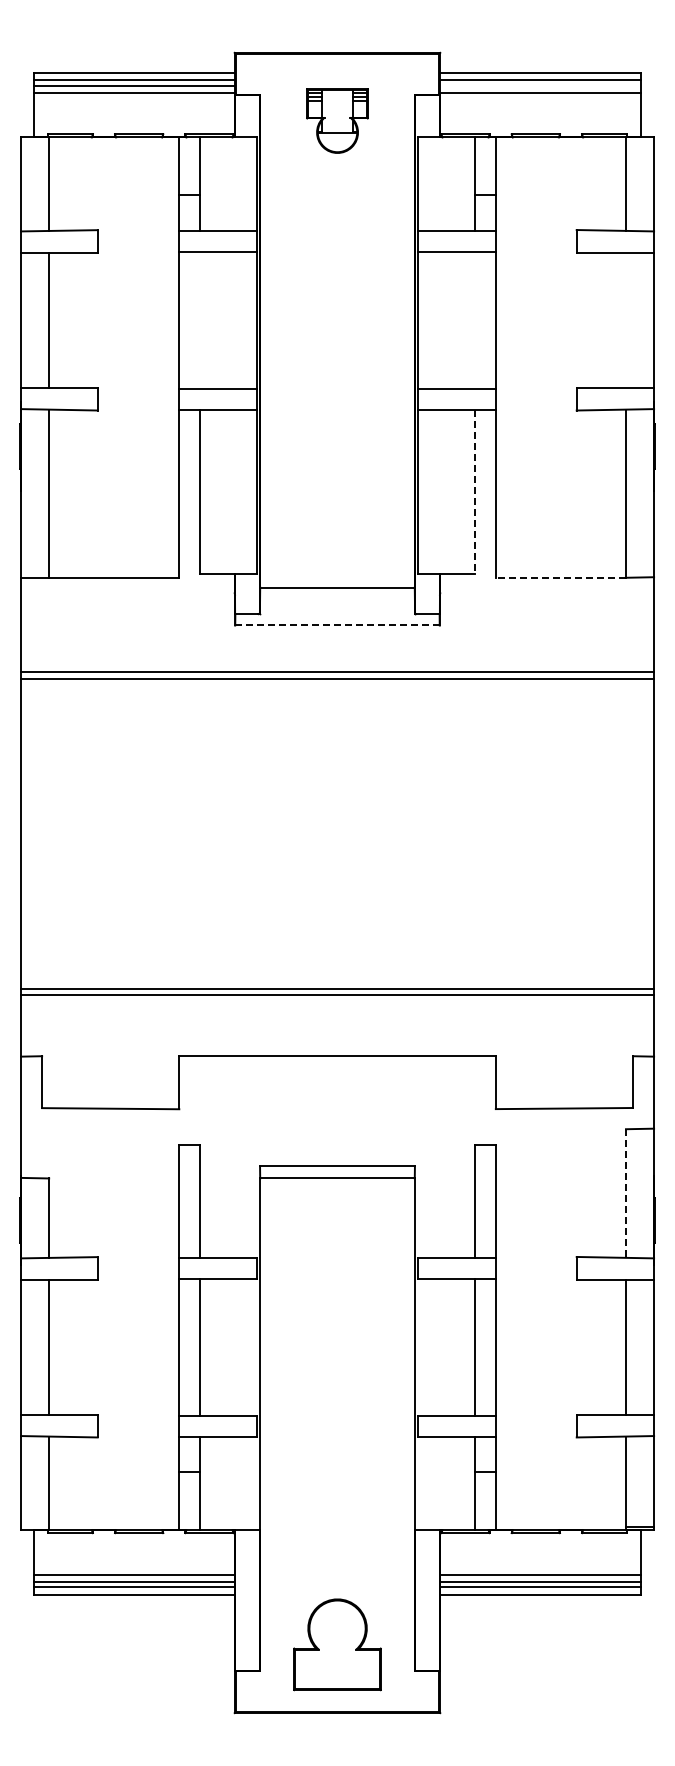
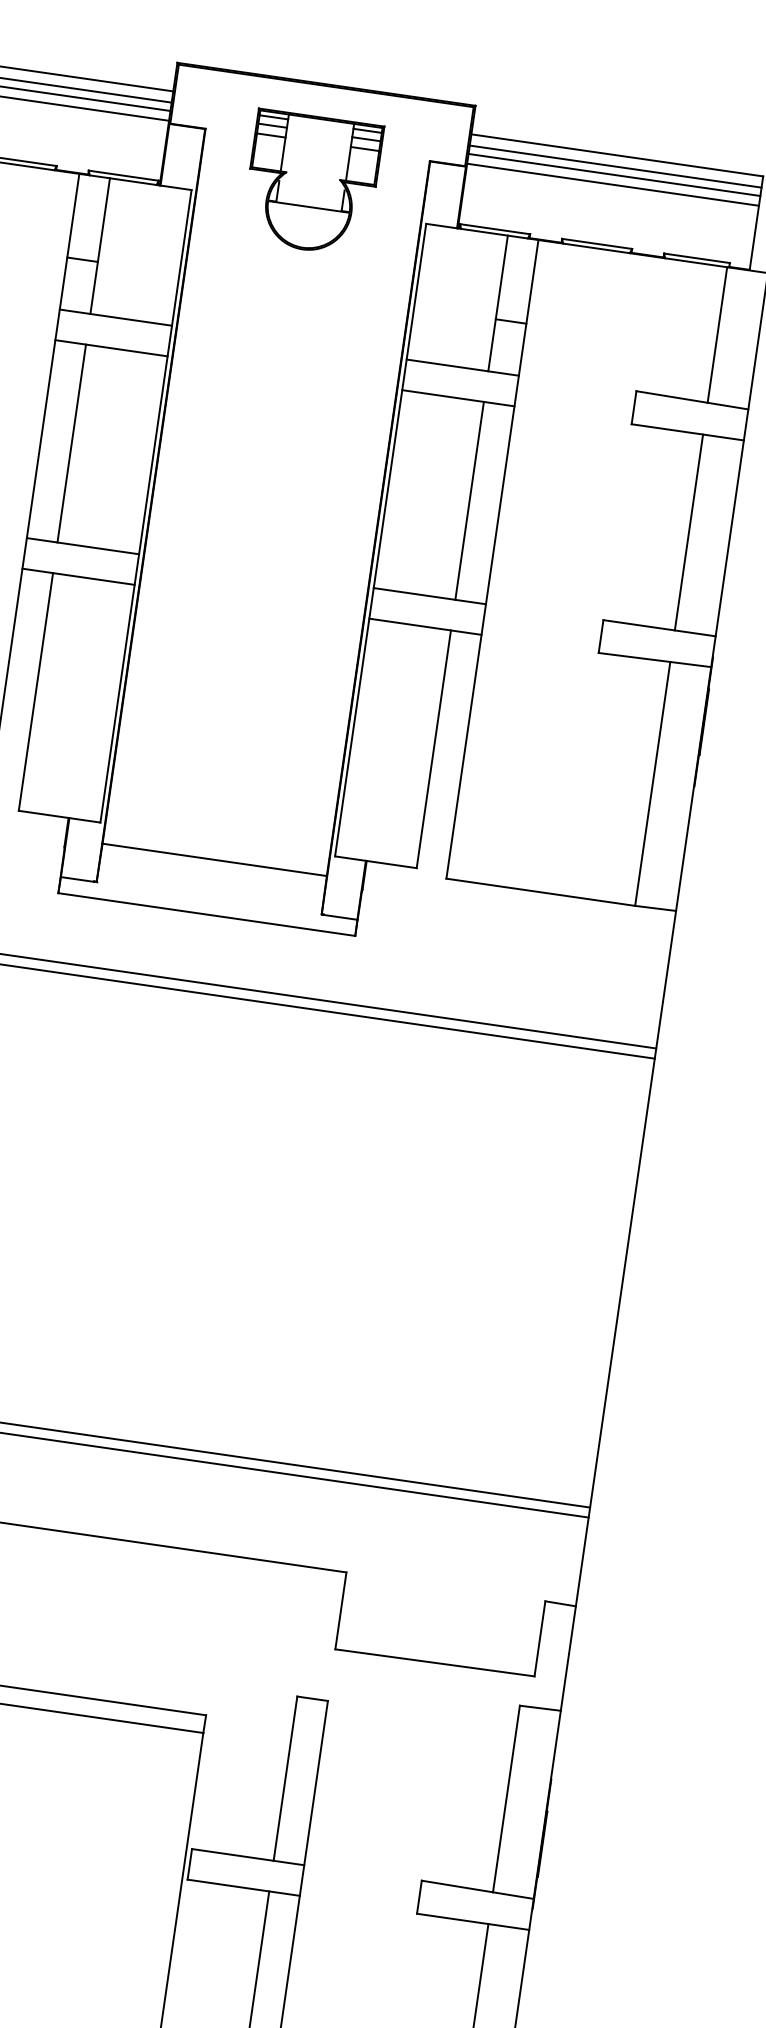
line: (540, 86) -> (613, 175), added
part: (337, 120) -> (312, 182), size x1.43
line: (625, 319) -> (688, 531), added
line: (200, 320) -> (71, 443), added
line: (474, 320) -> (469, 501), added
line: (474, 491) -> (433, 749), dashed -> solid
line: (560, 577) -> (540, 891), dashed -> solid
line: (337, 625) -> (206, 914), dashed -> solid
line: (625, 1194) -> (505, 1800), dashed -> solid

